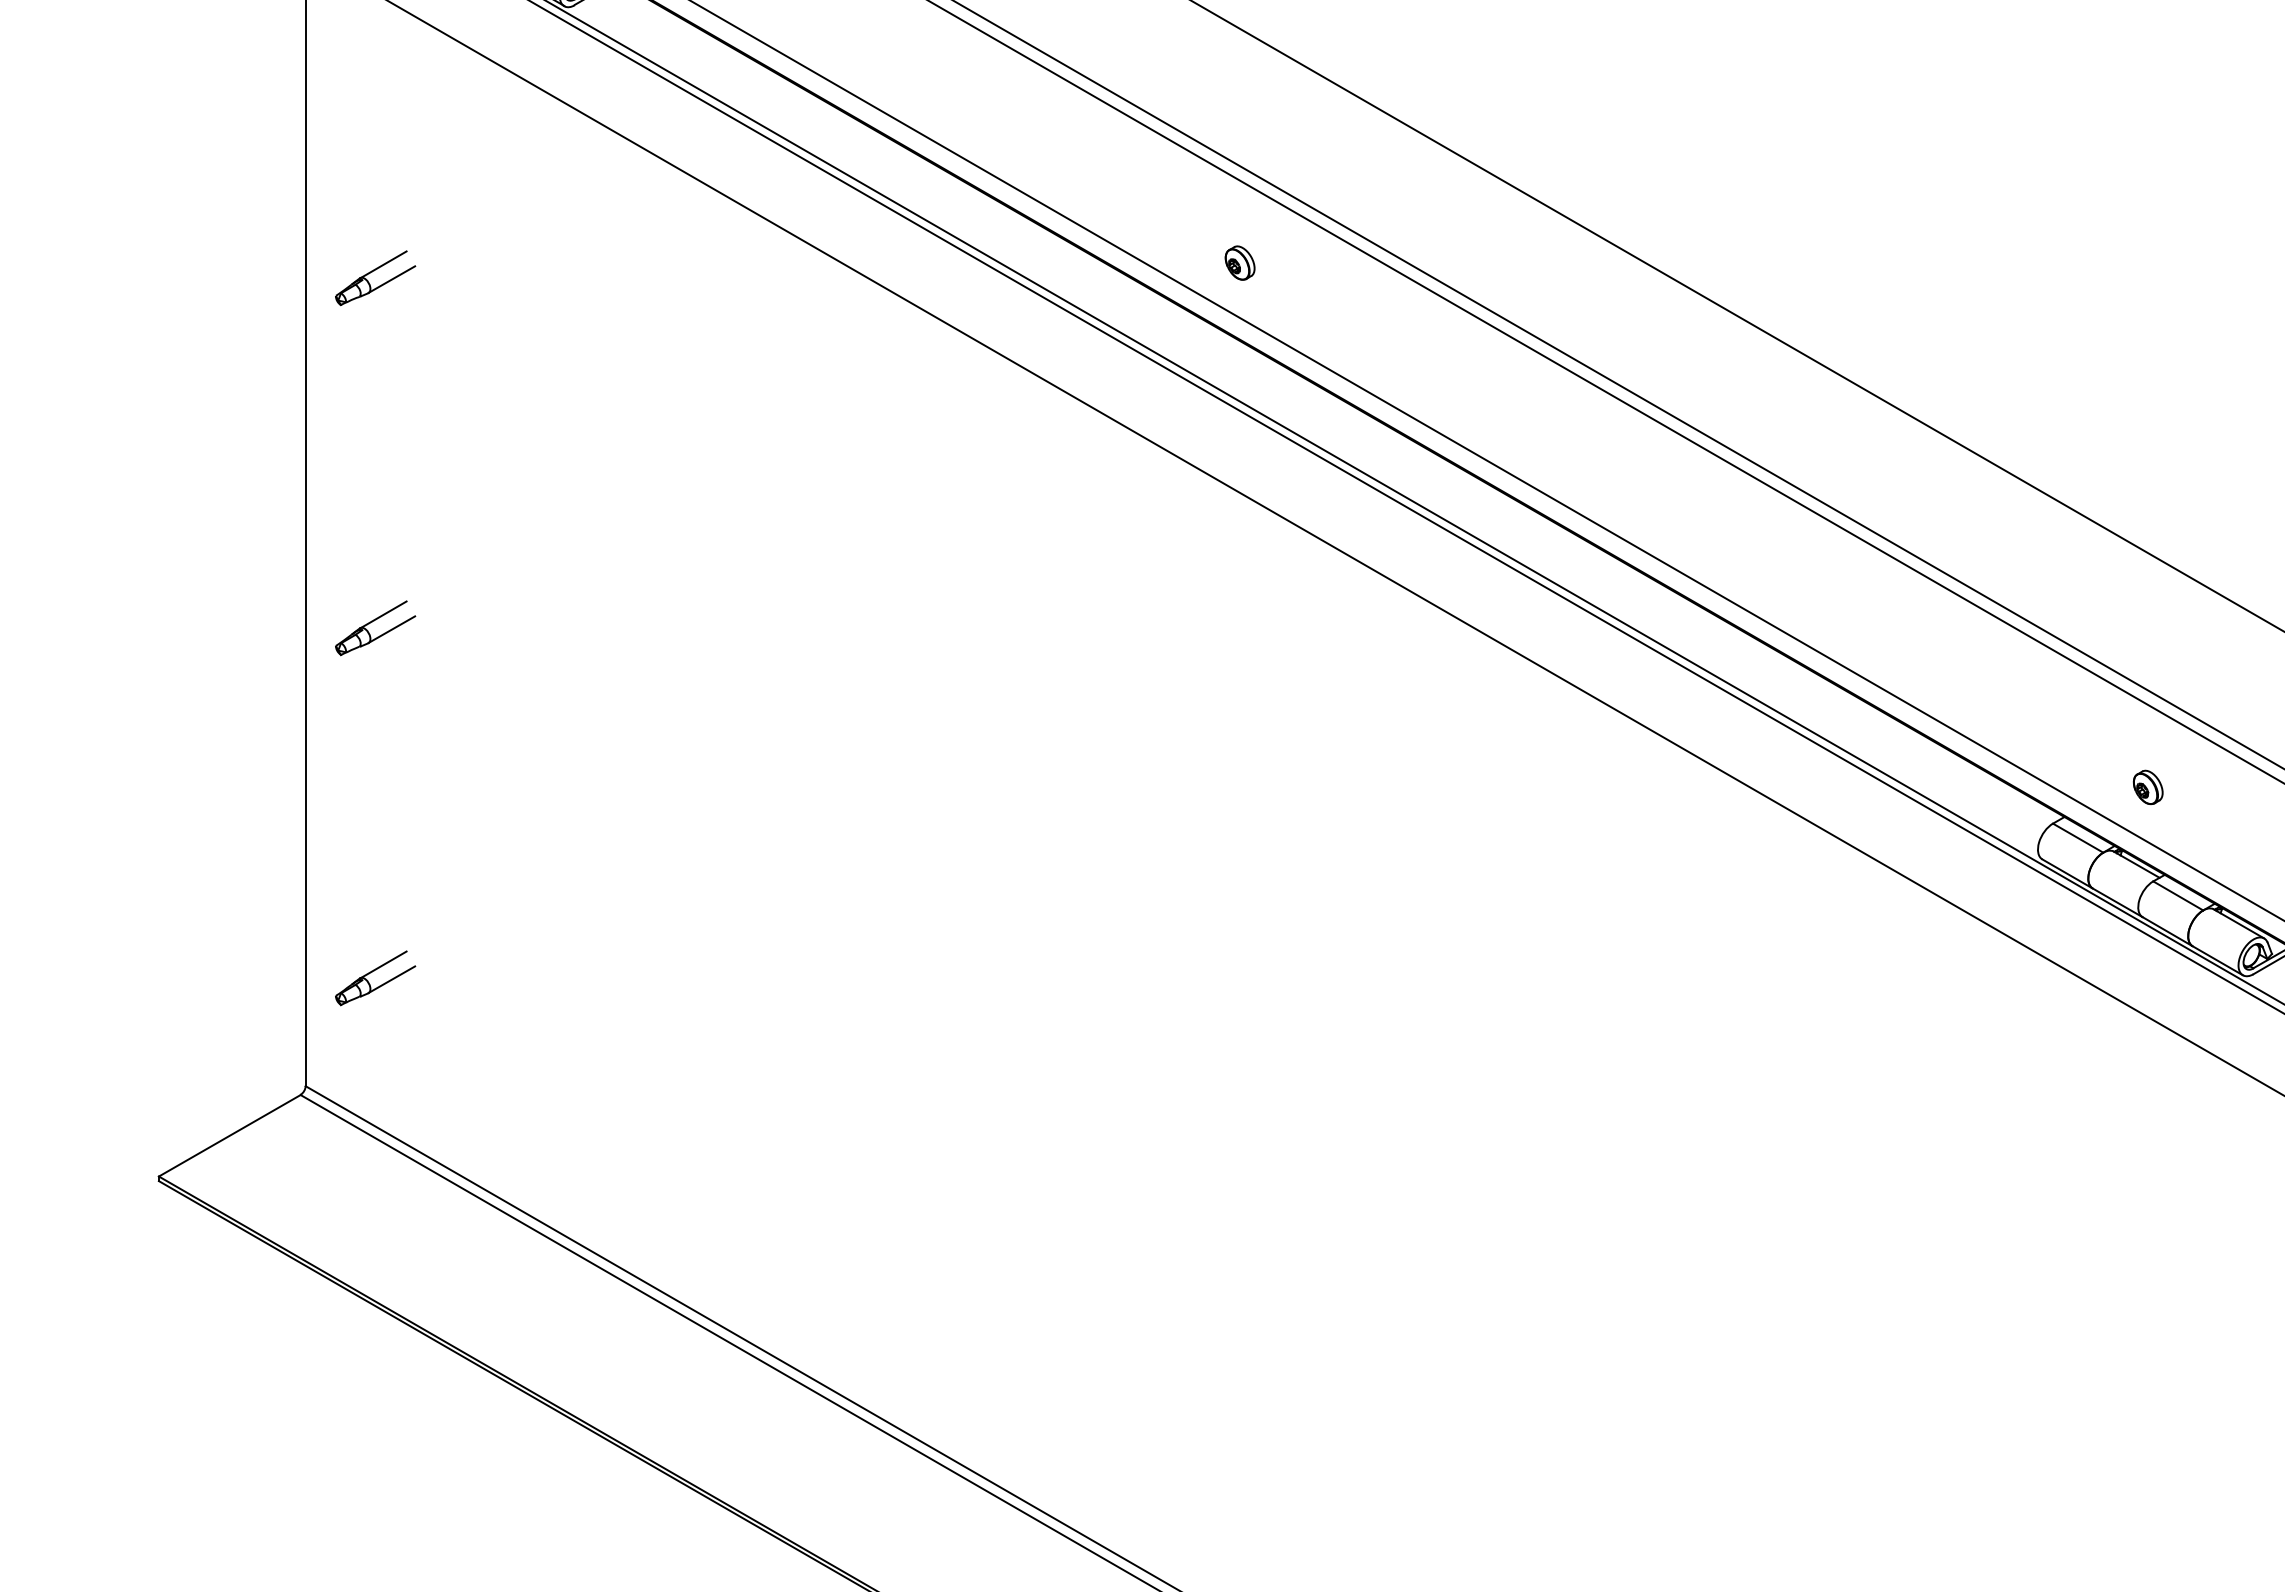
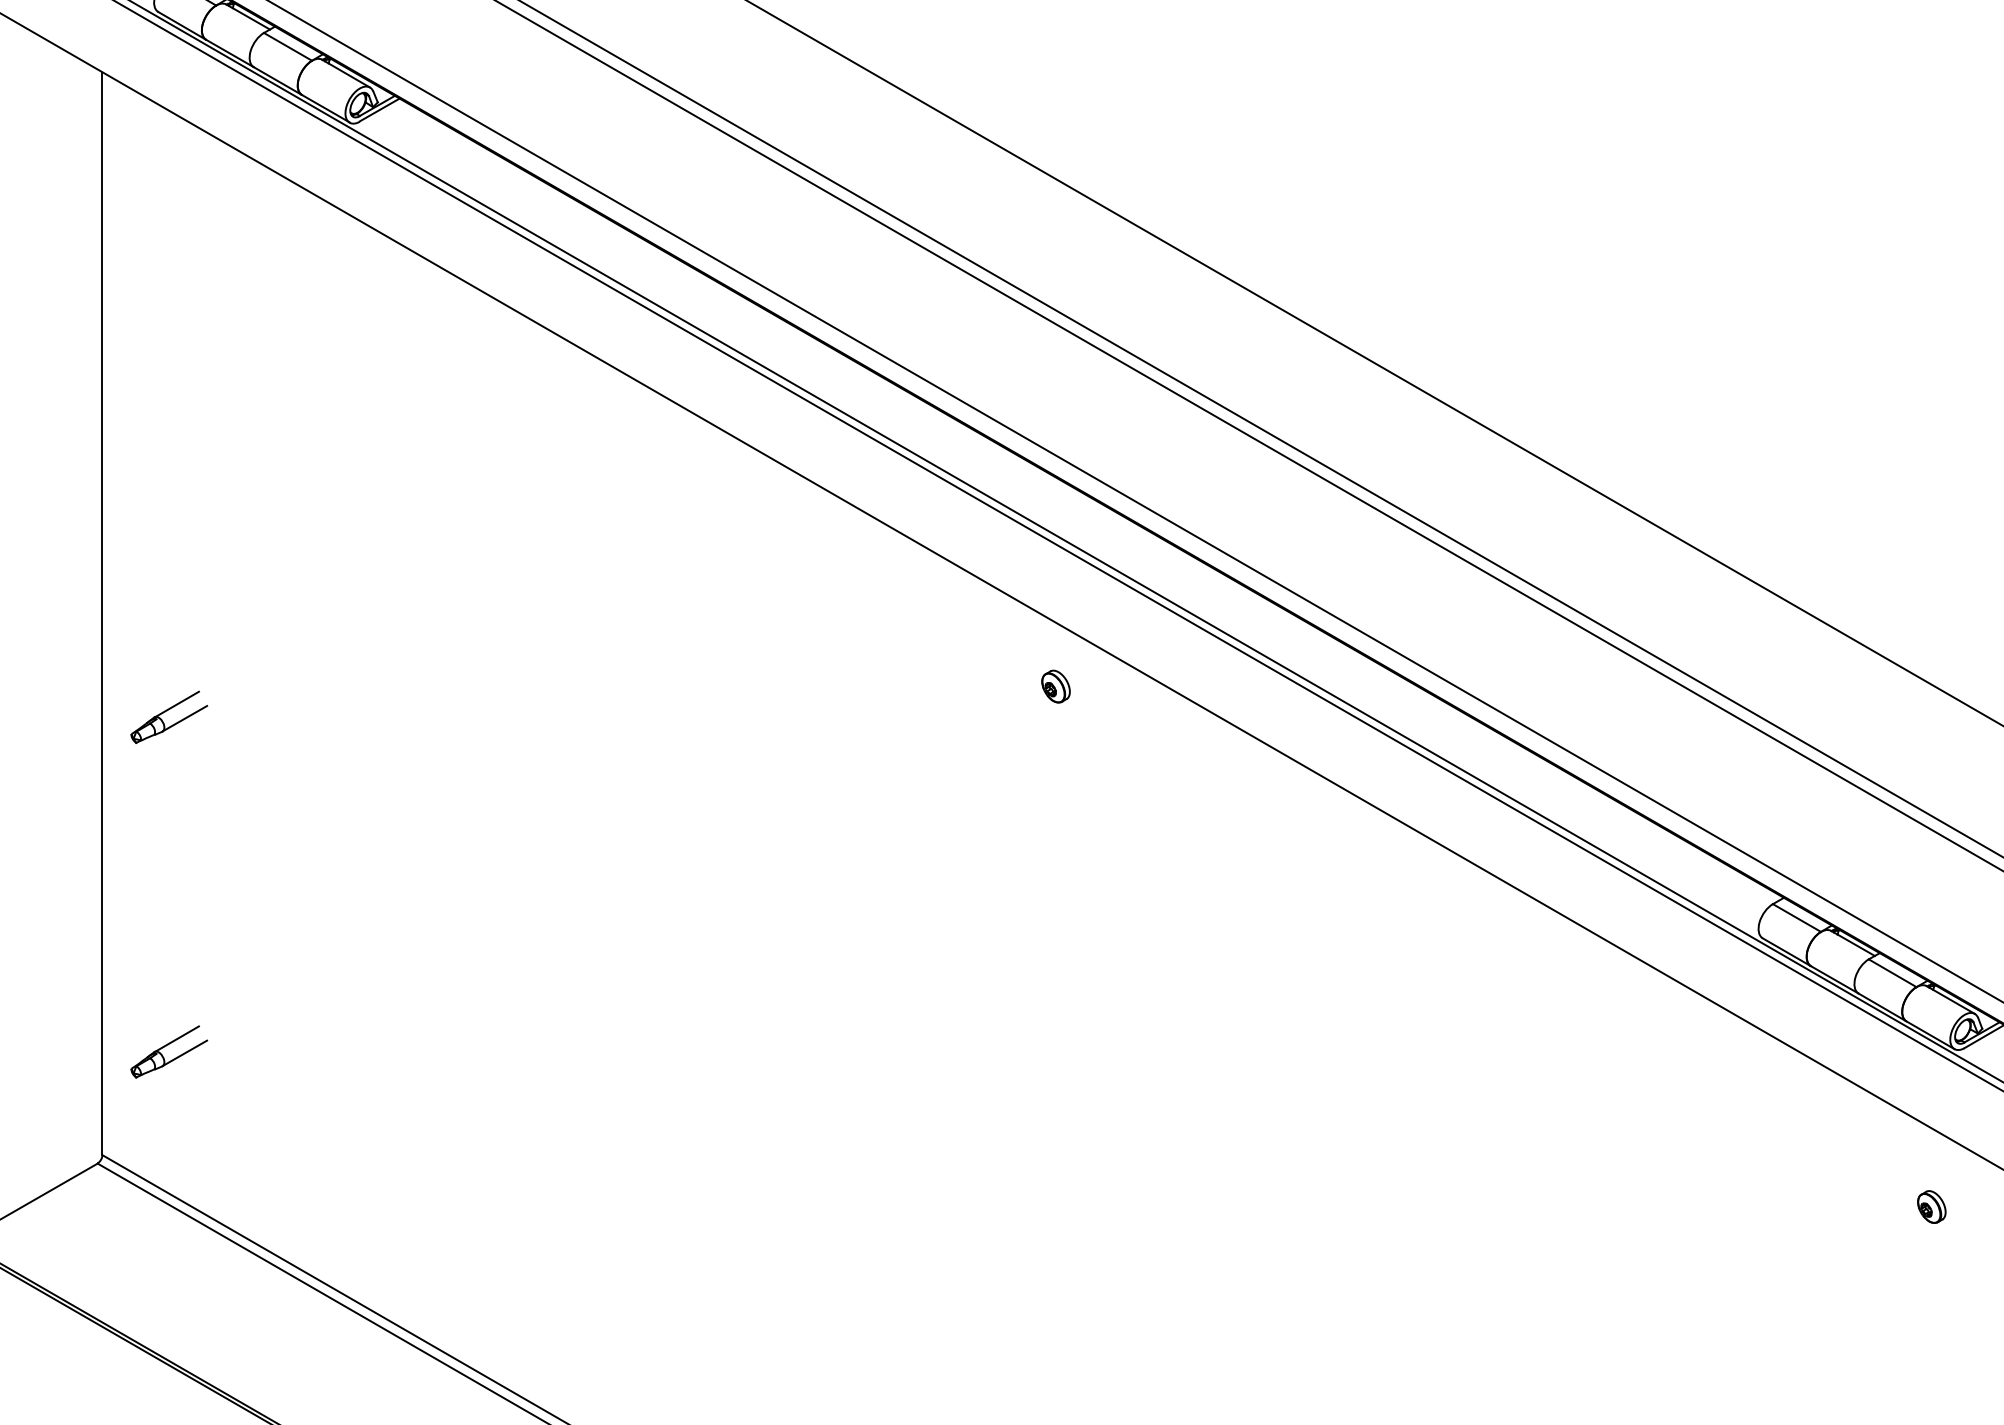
part: (1239, 262) -> (1055, 686), moved
part: (372, 272) -> (166, 377), removed
part: (2147, 786) -> (1931, 1206), moved

